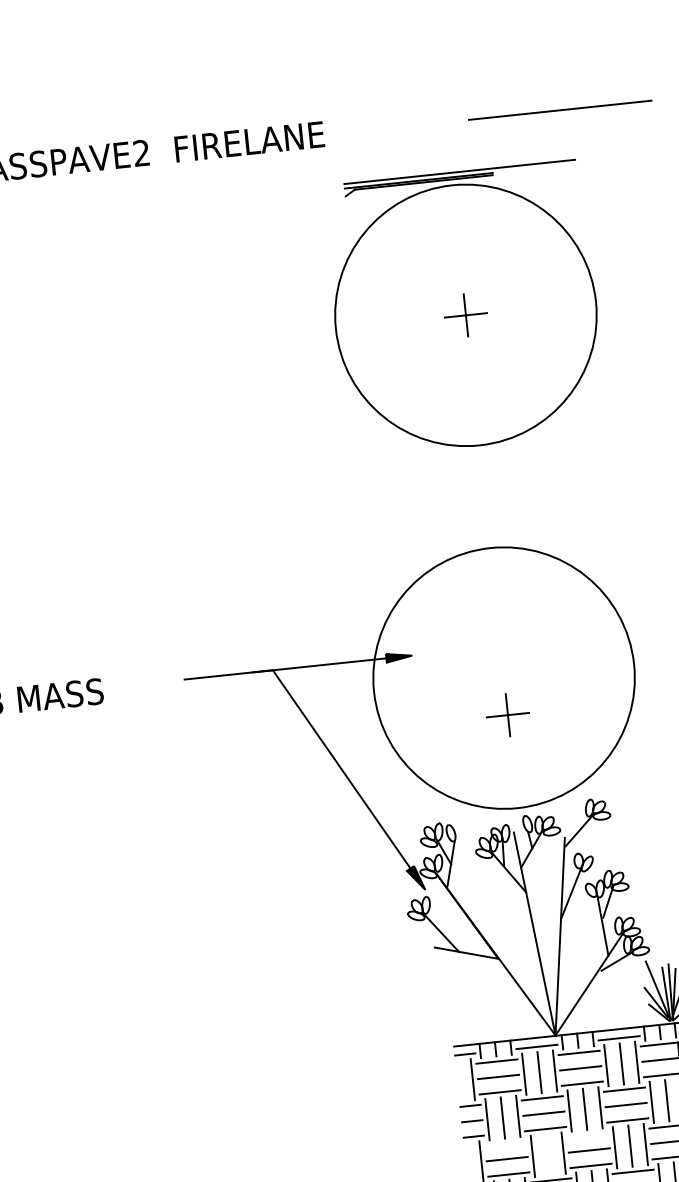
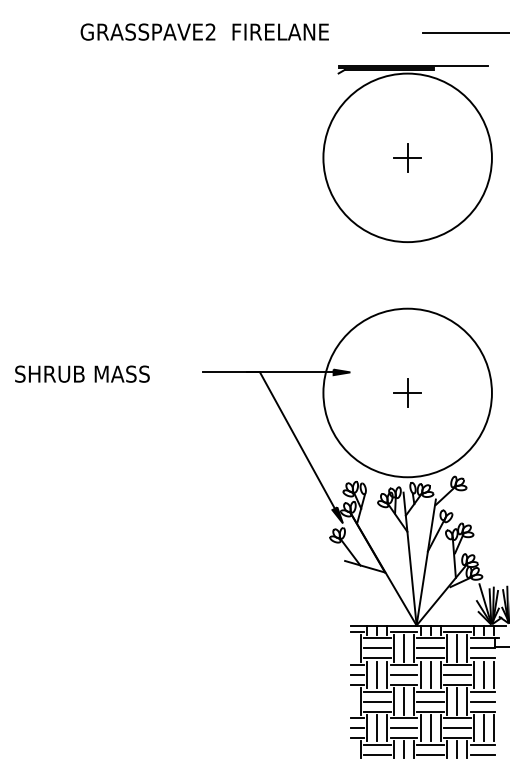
part: (507, 714) -> (407, 392), moved
line: (587, 1135) -> (430, 691), added
line: (504, 1143) -> (376, 691), added
line: (547, 1154) -> (403, 701), added

